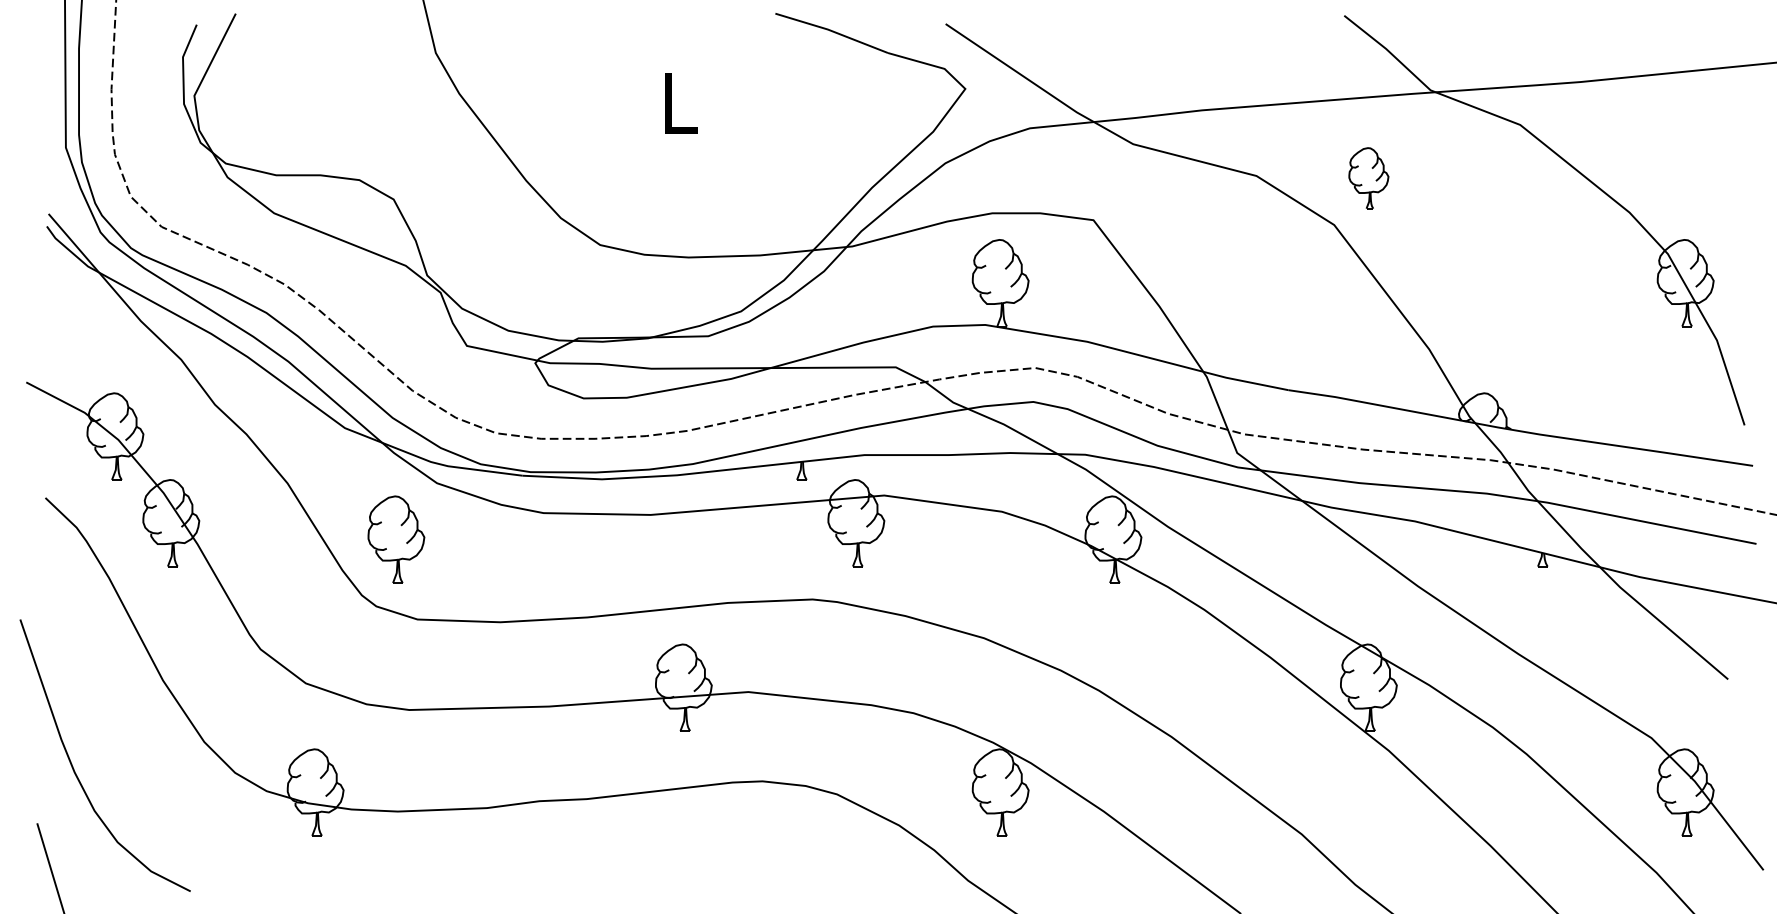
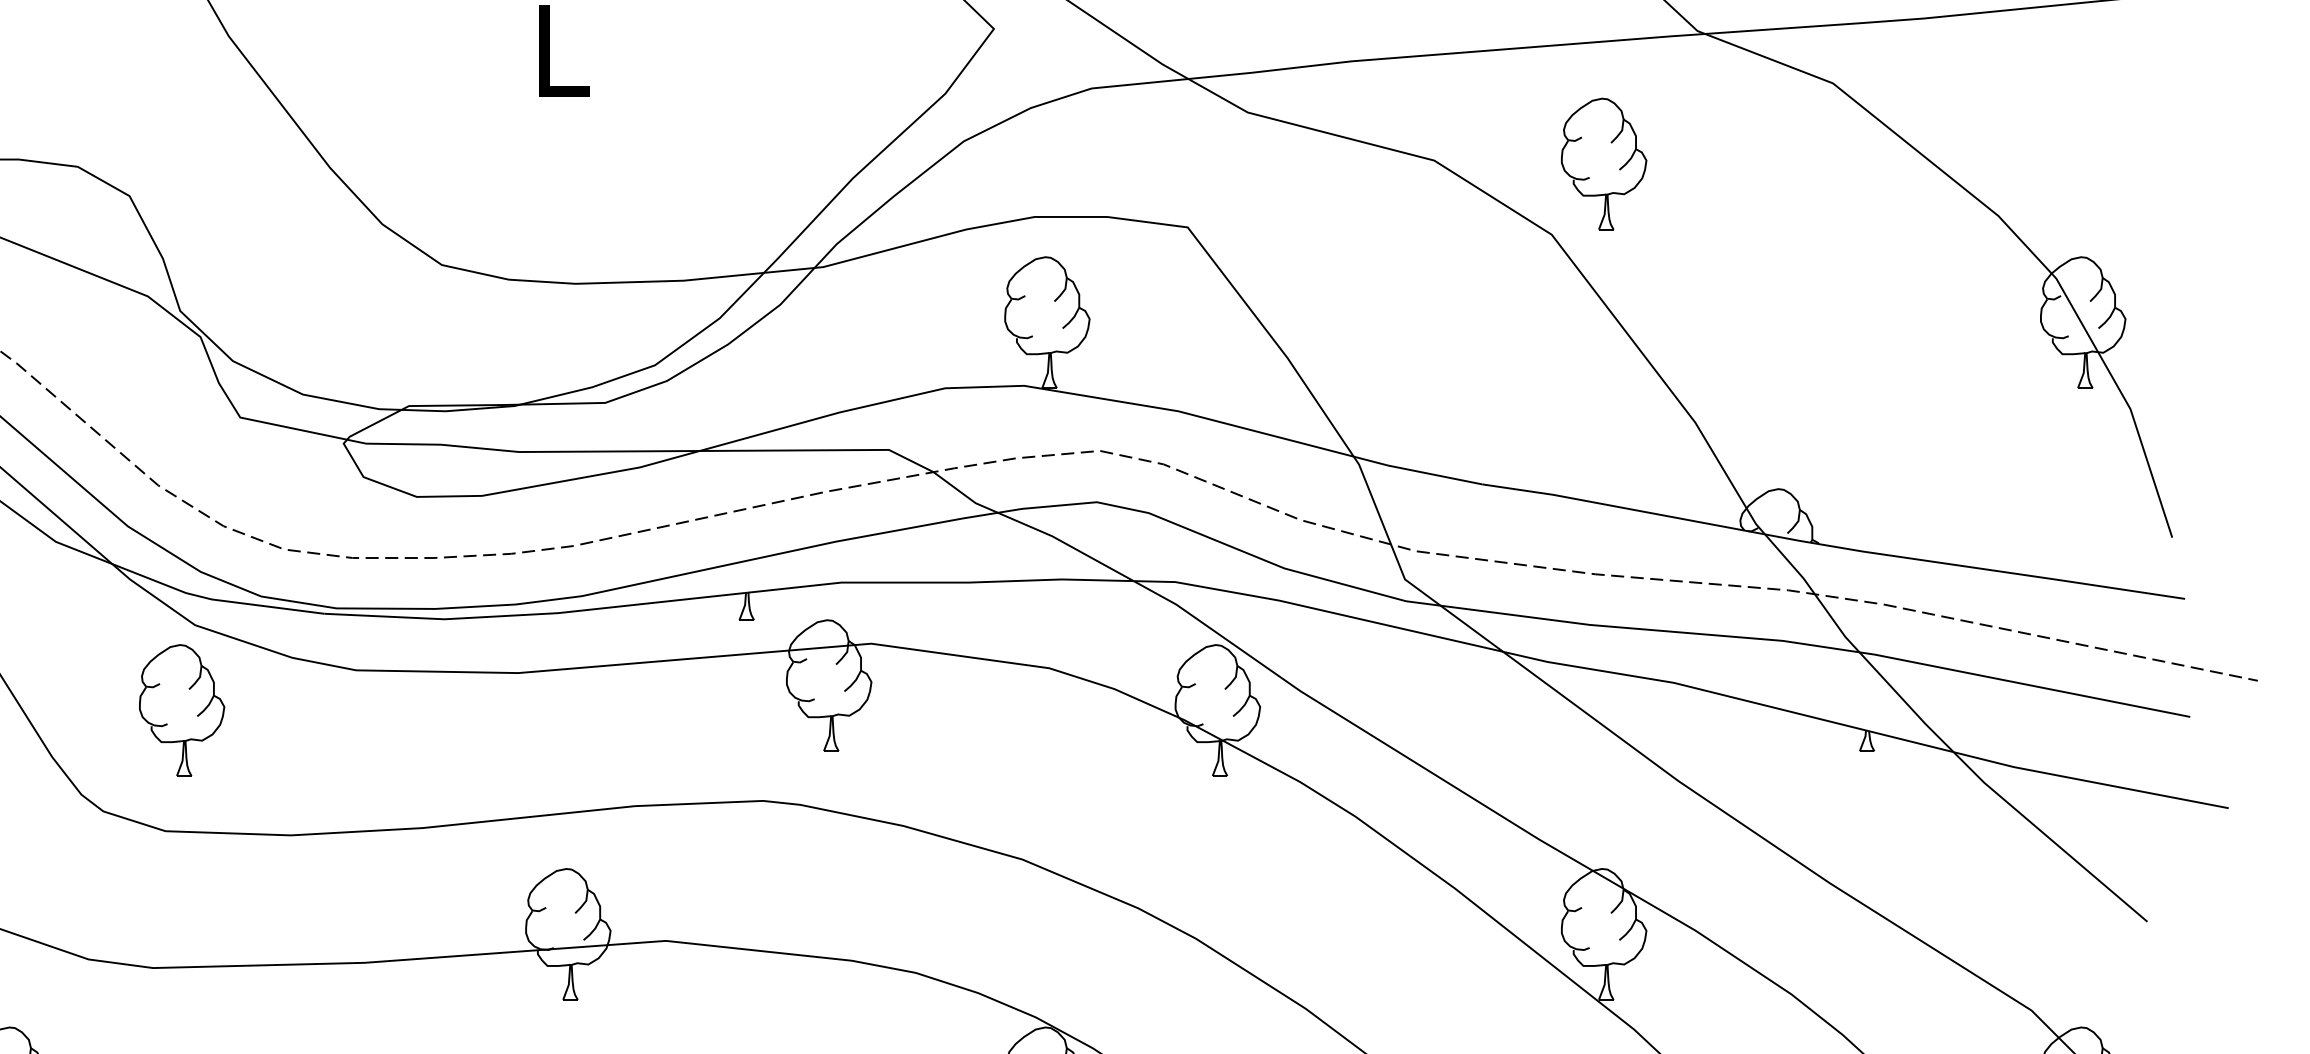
part: (1368, 178) -> (1603, 164), size x1.43
part: (396, 539) -> (182, 710), moved

